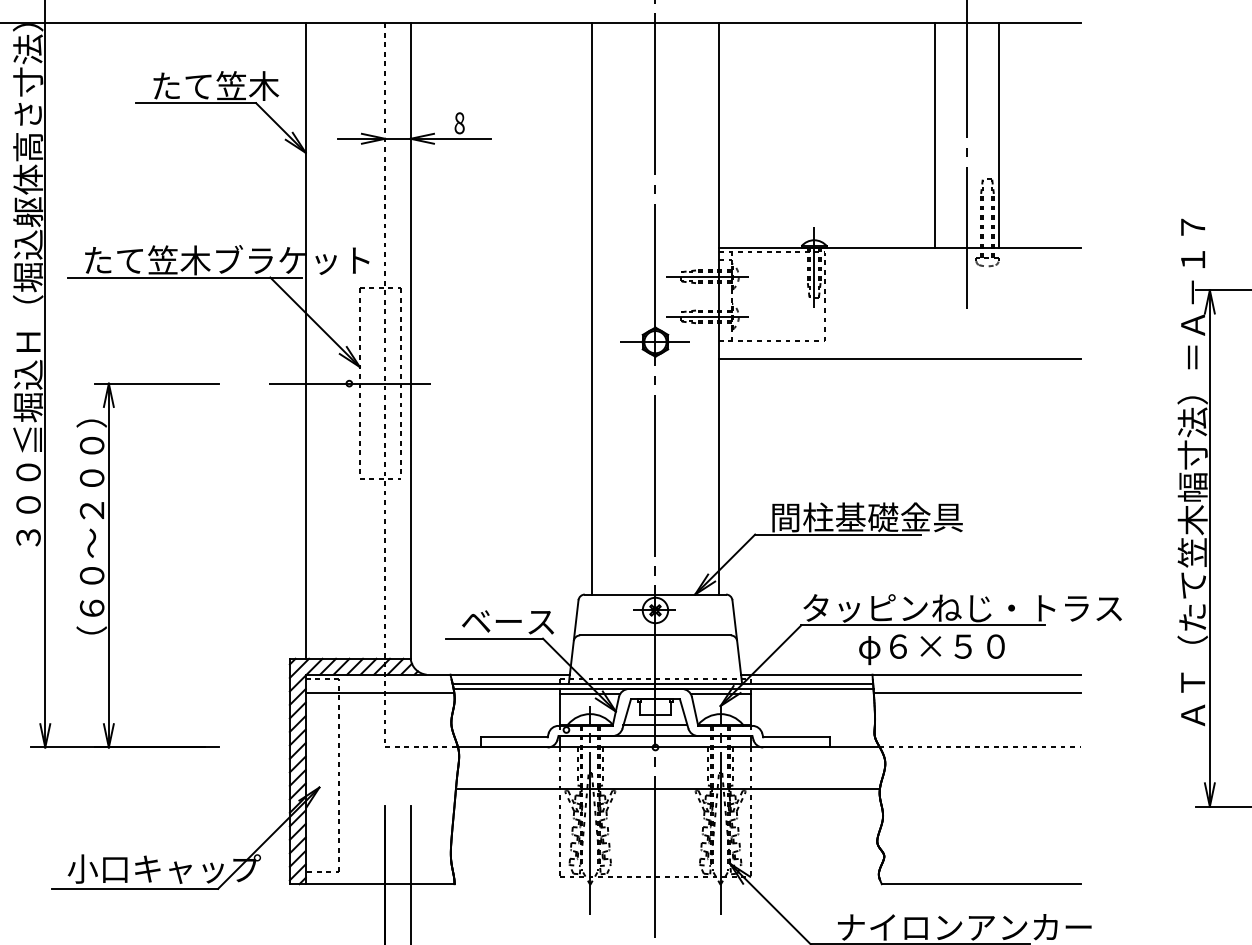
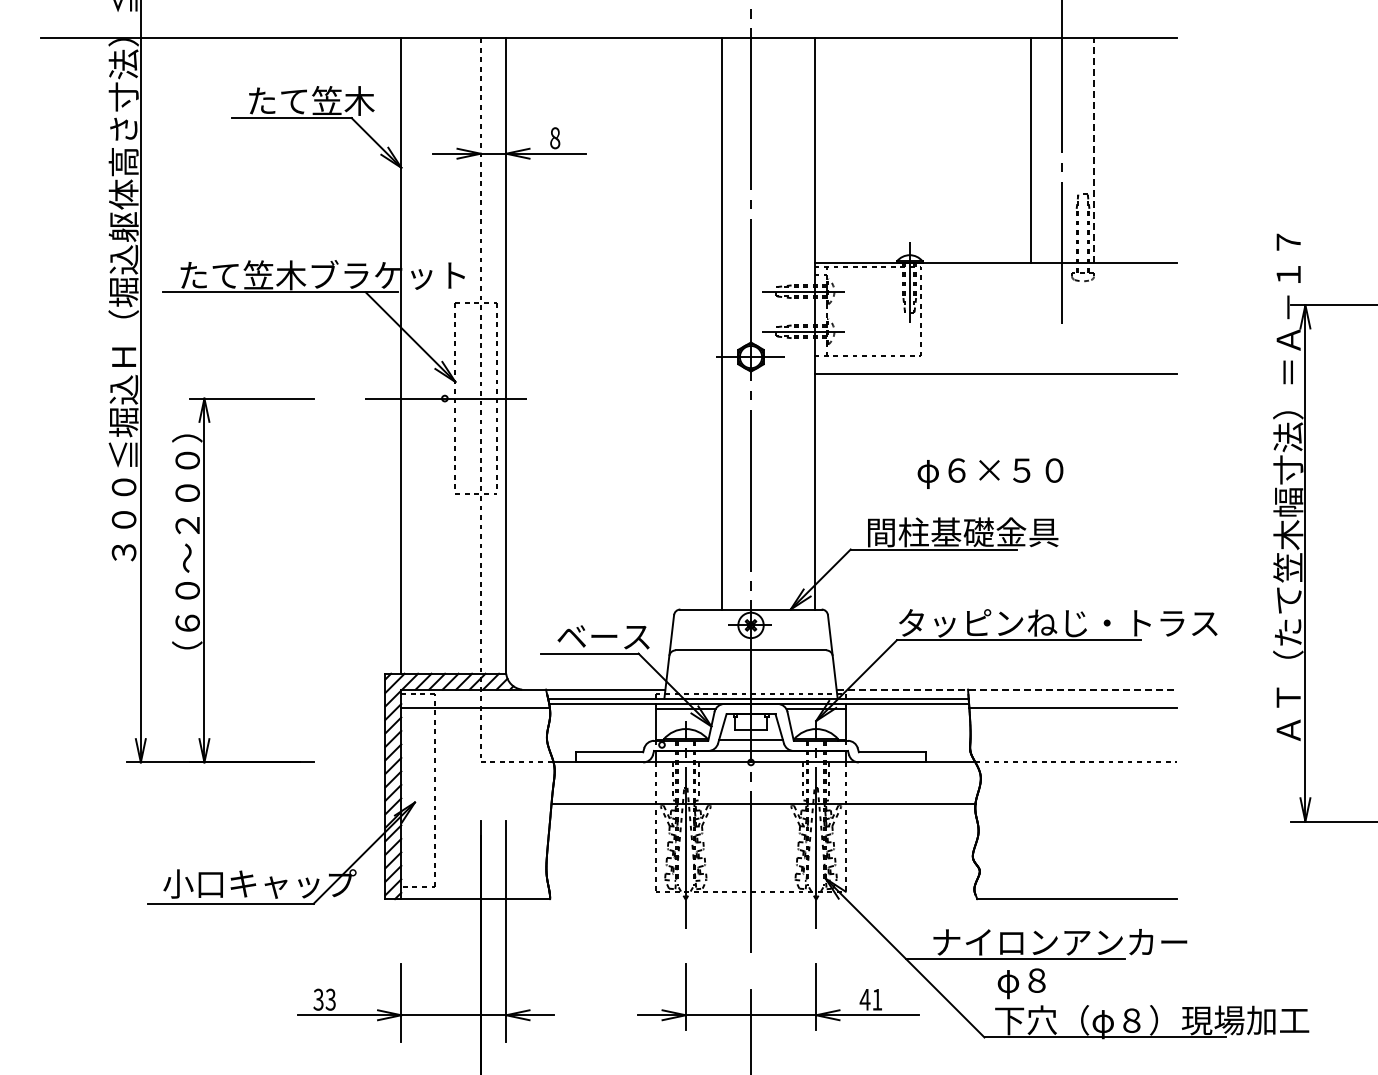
line: (998, 134) -> (1094, 149), solid -> dashed
line: (591, 308) -> (722, 323), moved
text: (931, 649) -> (990, 473), moved
line: (911, 674) -> (1007, 689), solid -> dashed

